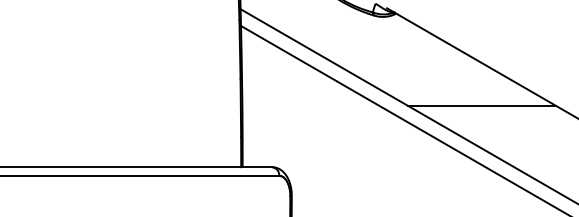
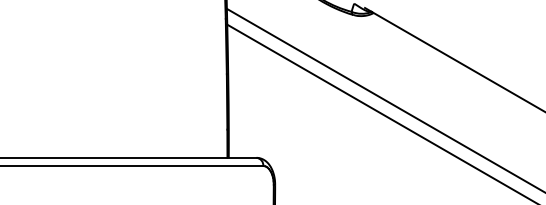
line: (481, 105) -> (454, 99), removed

